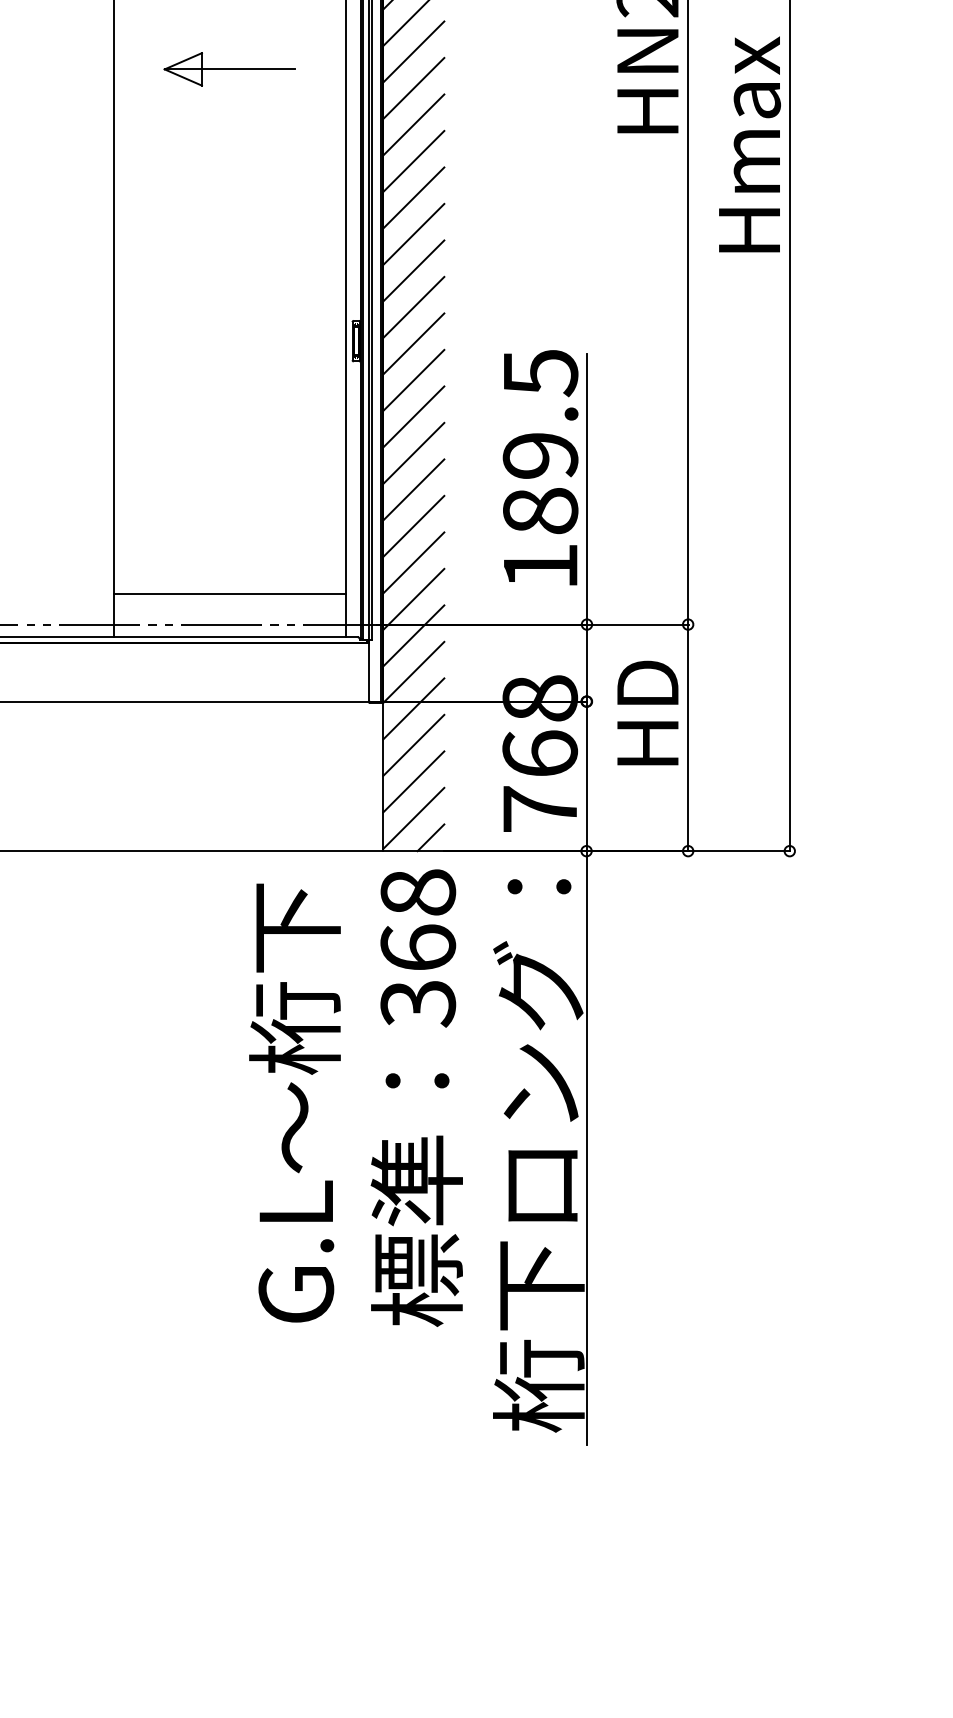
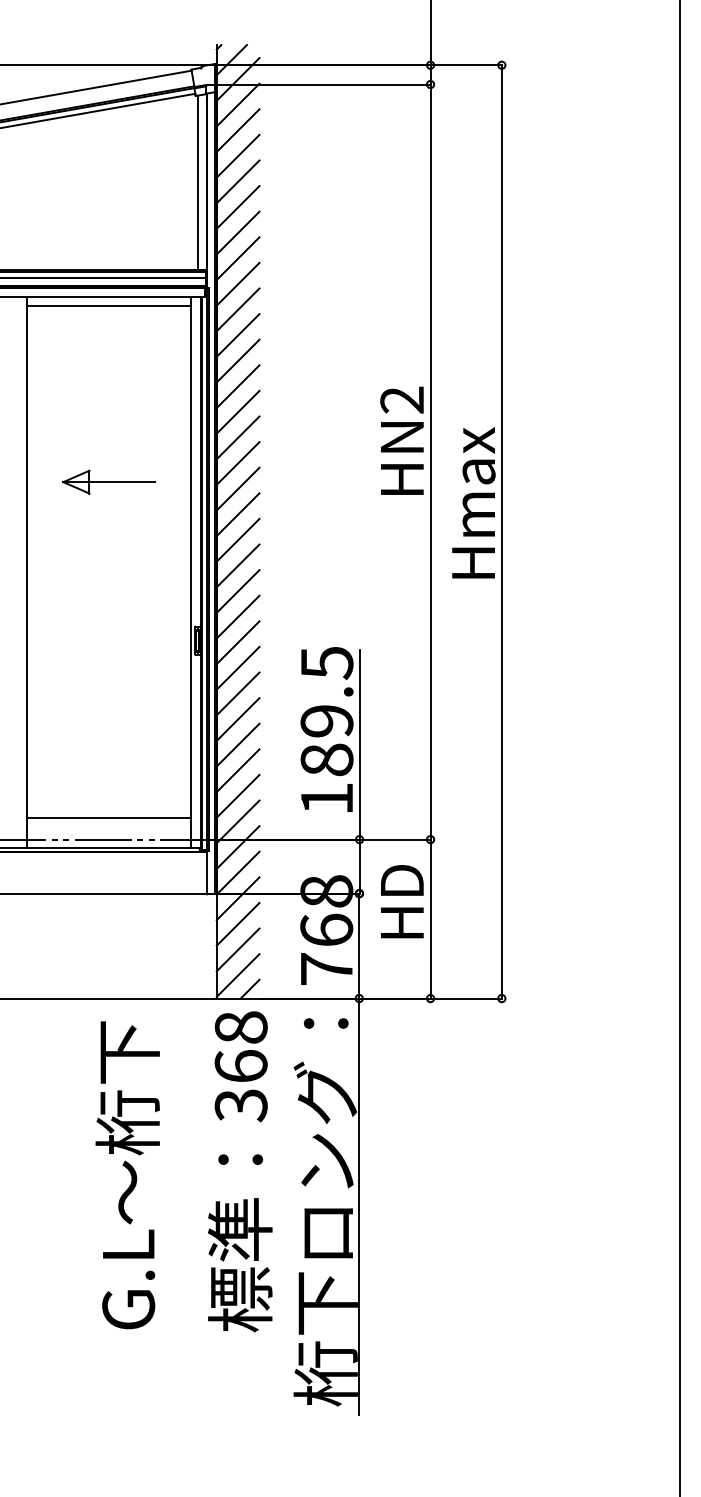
part: (229, 68) -> (108, 481), moved
text: (294, 1103) -> (127, 1175), moved

